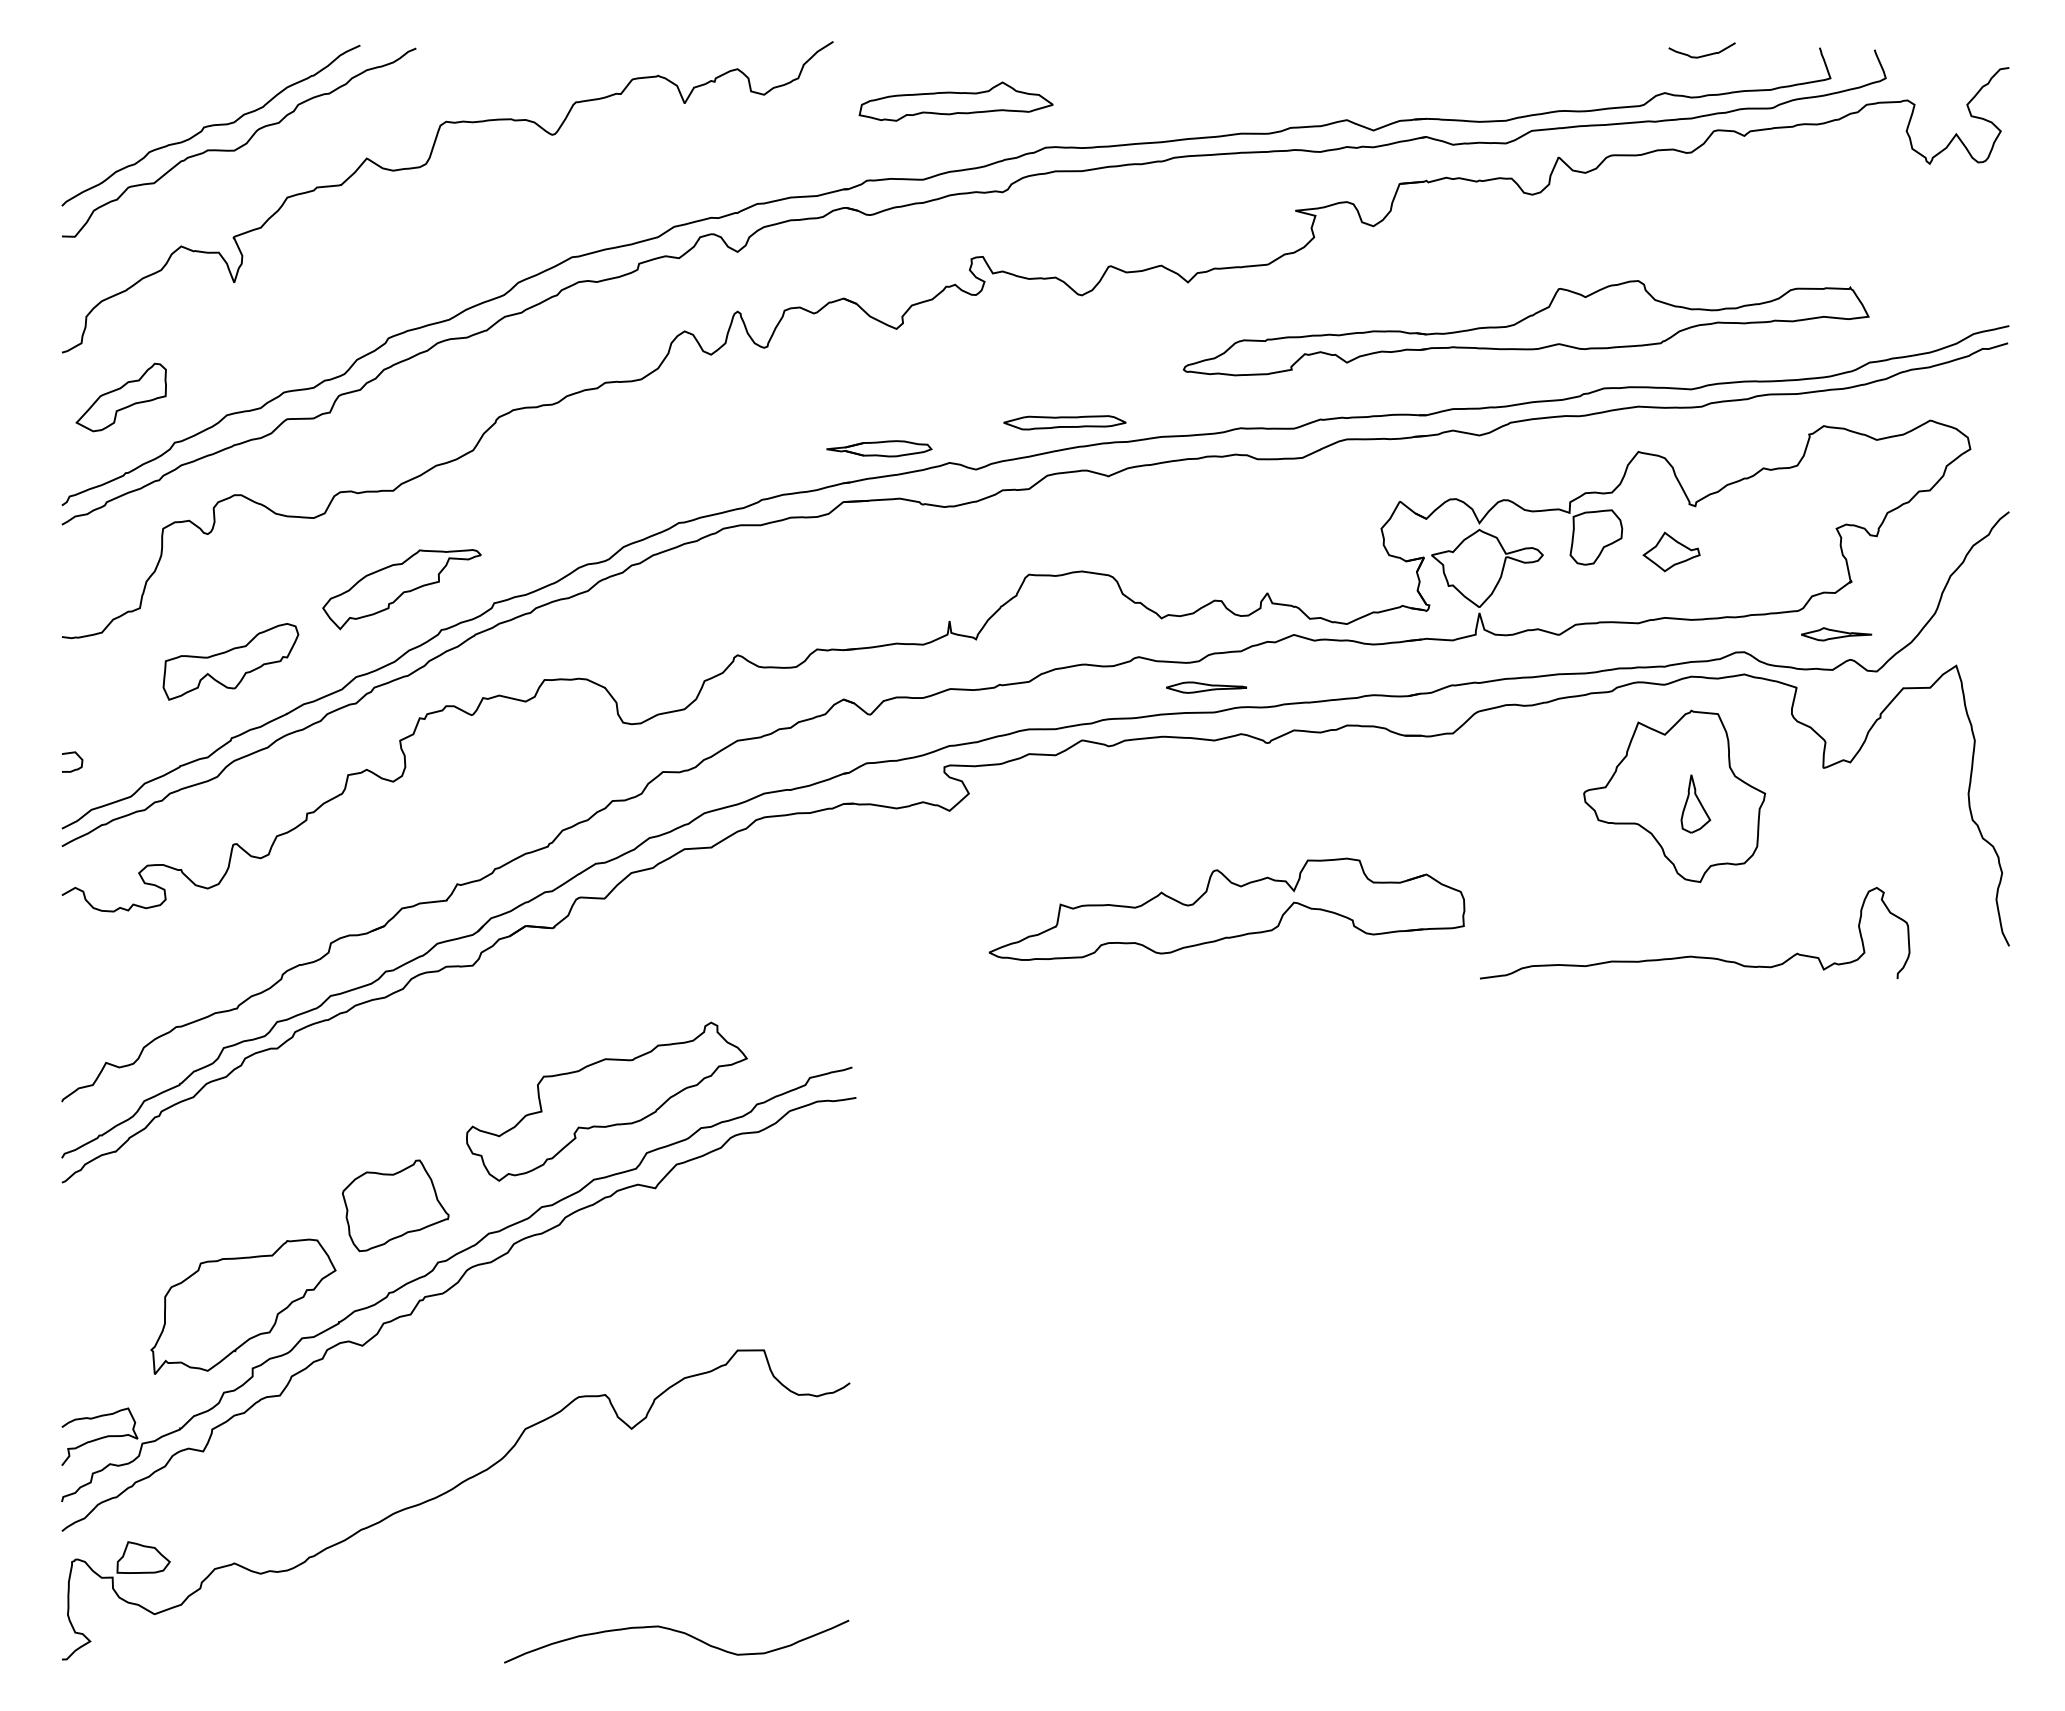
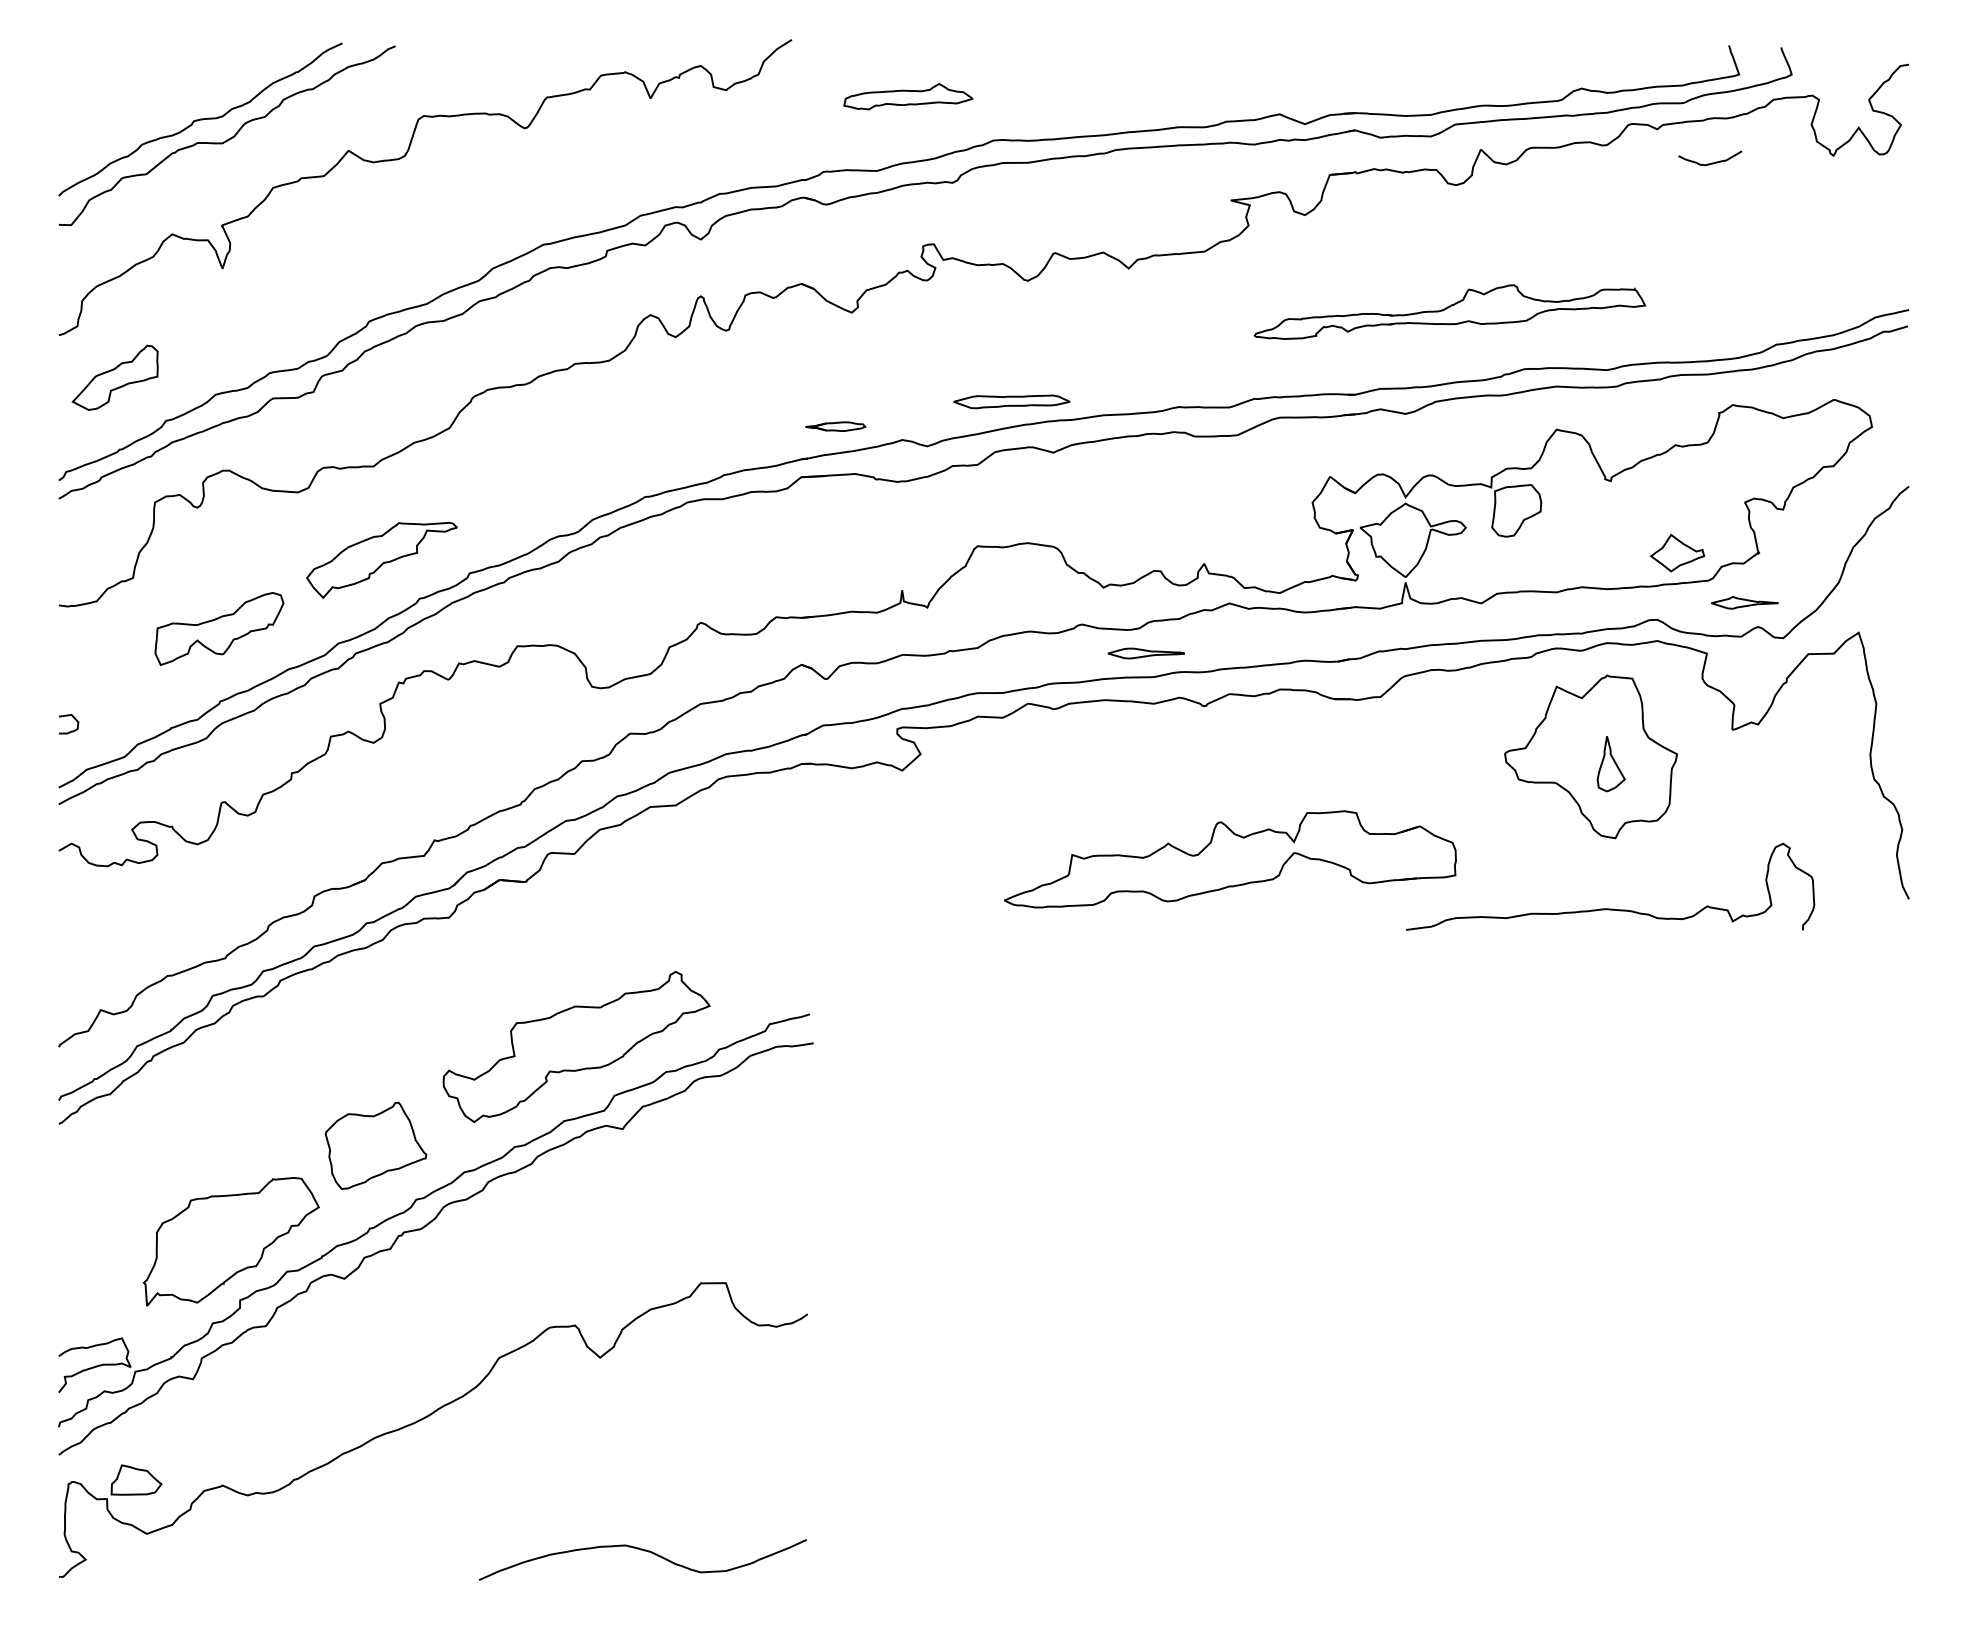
curve: (1701, 55) -> (1709, 163), moved
part: (955, 101) -> (907, 96), size x0.7
part: (1525, 328) -> (1449, 312), size x0.6
part: (879, 448) -> (835, 426), size x0.6
part: (1671, 551) -> (1677, 552), moved
part: (1226, 908) -> (1229, 858), moved

